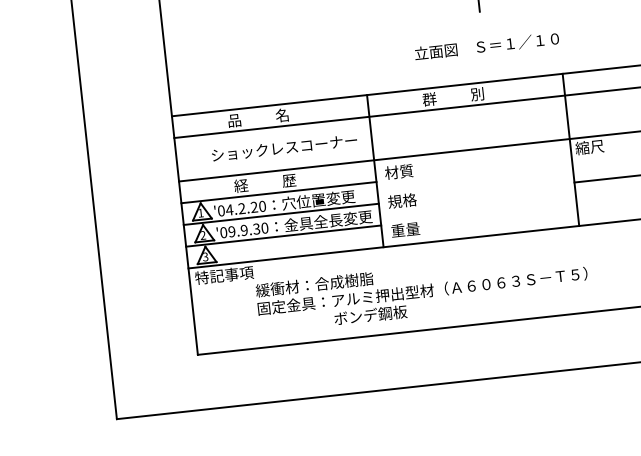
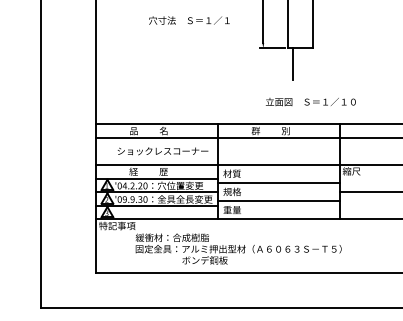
text: (486, 47) -> (310, 102), moved
line: (474, 179) -> (278, 183), added
line: (477, 208) -> (278, 201), added

